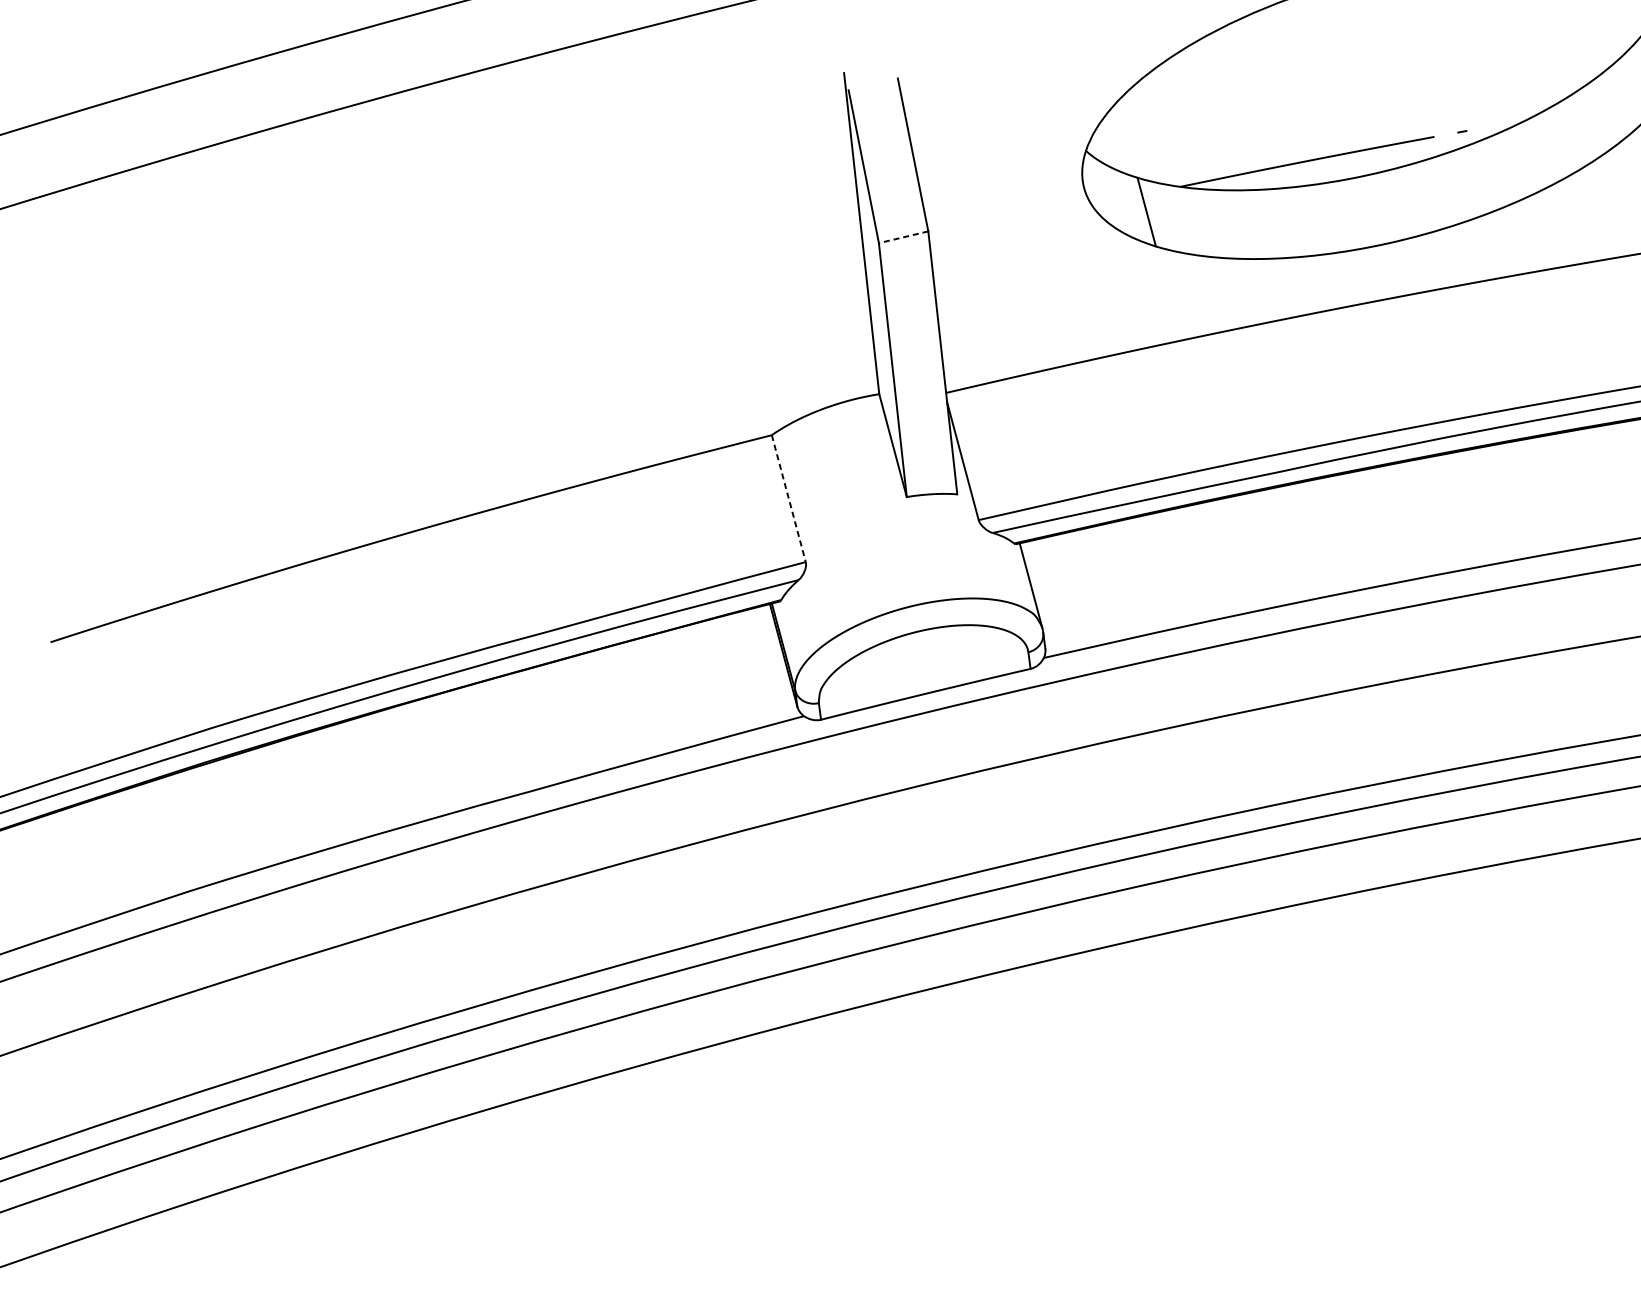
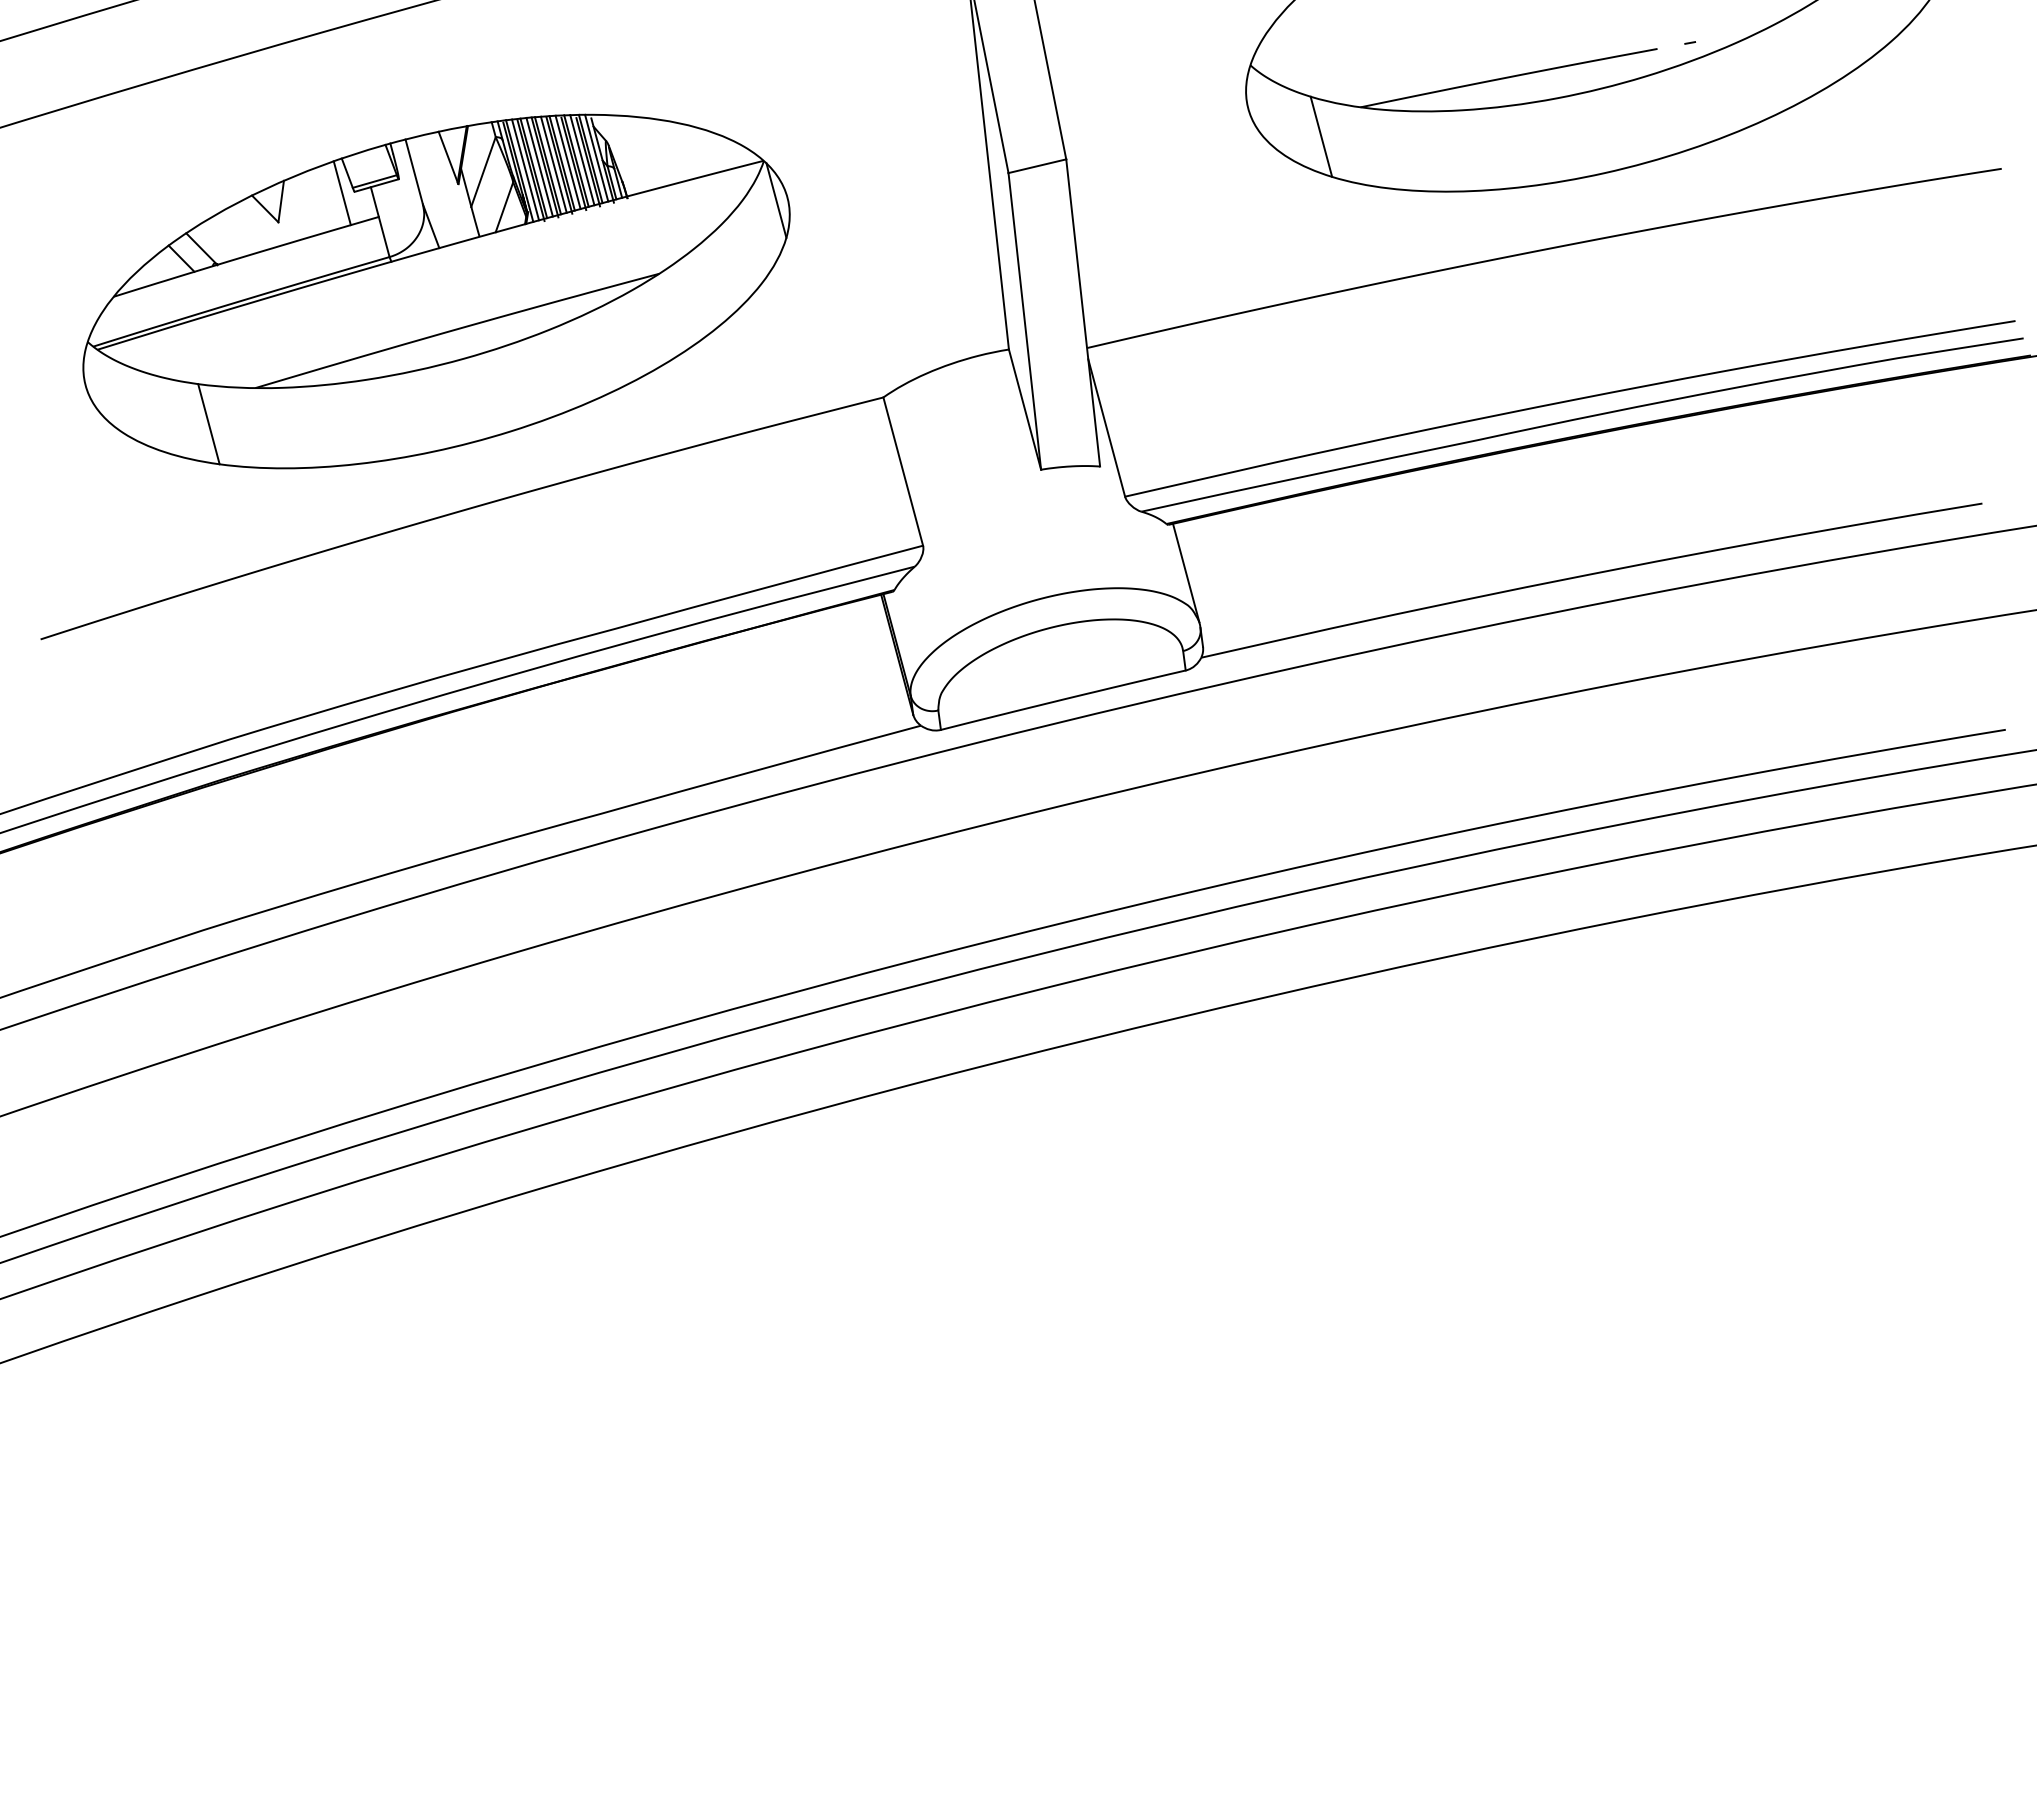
line: (903, 237) -> (1037, 166), dashed -> solid
part: (389, 344) -> (436, 291), added
line: (789, 498) -> (903, 471), dashed -> solid

